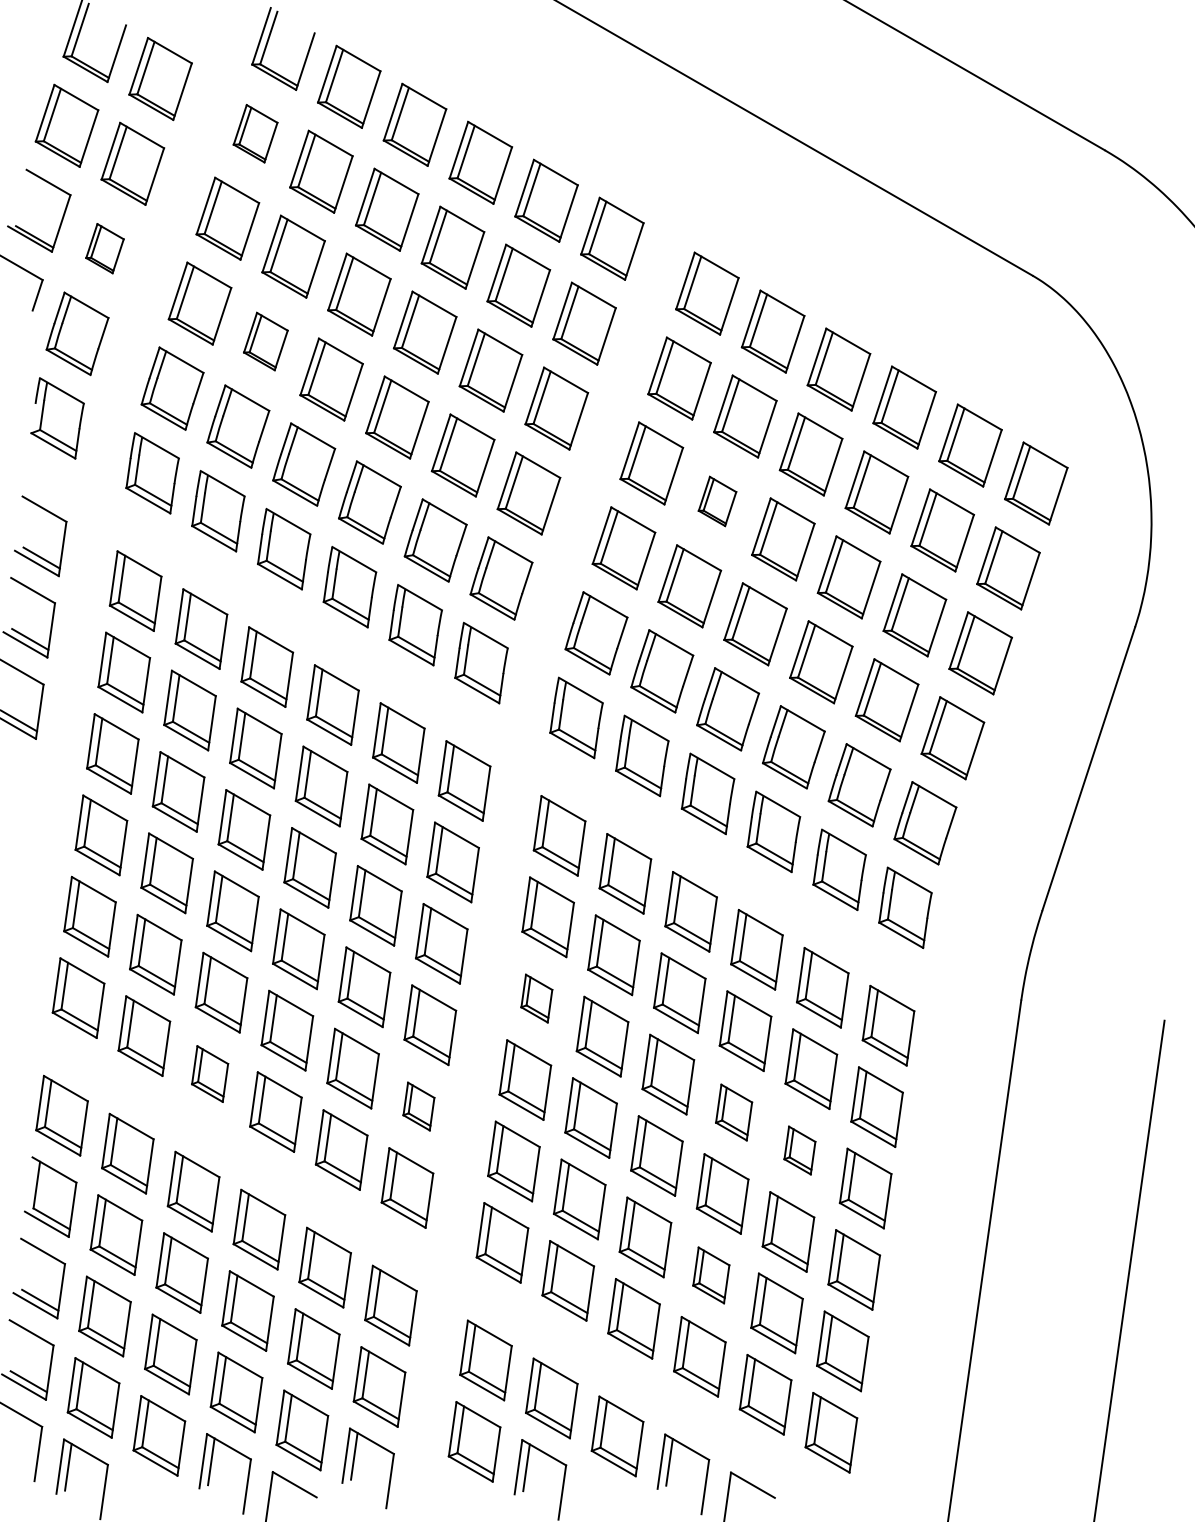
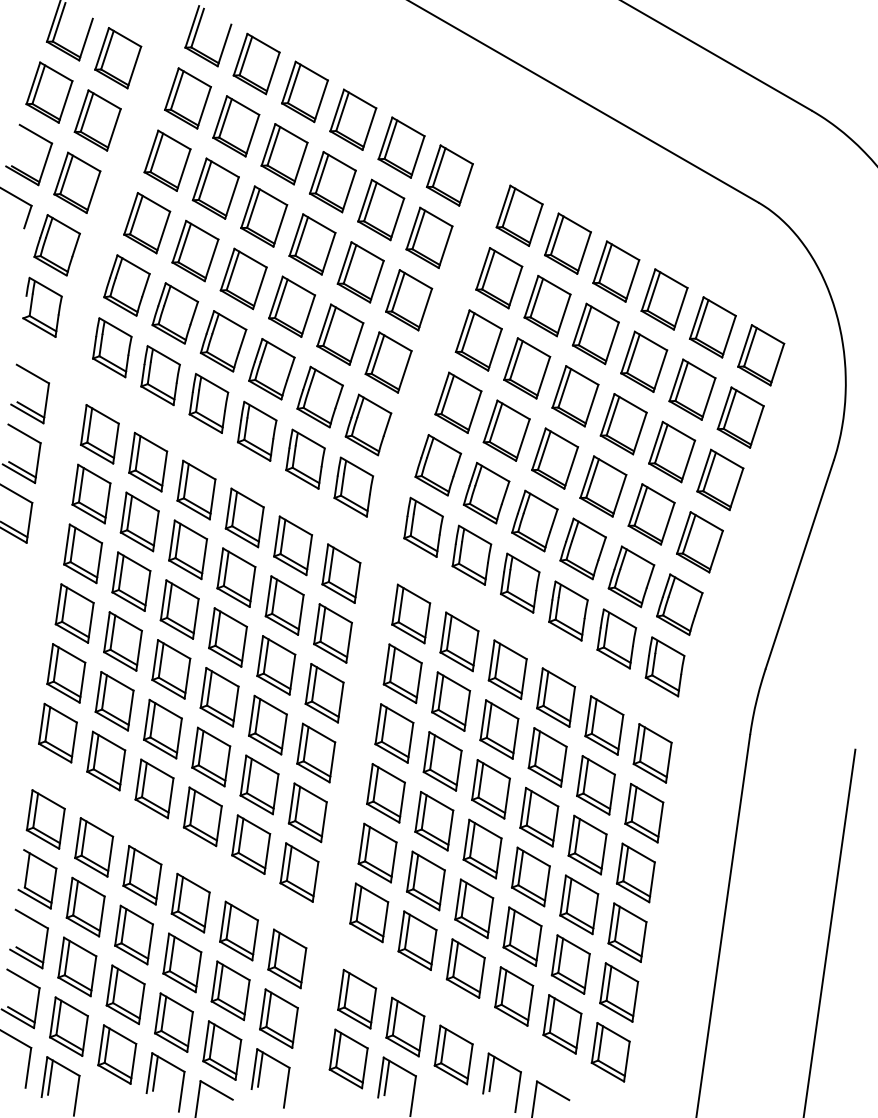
part: (255, 133) -> (187, 98), size x1.43
part: (104, 248) -> (76, 182), size x1.67
part: (265, 341) -> (195, 250), size x1.43
part: (717, 501) -> (527, 368), size x1.67
part: (536, 998) -> (394, 733), size x1.67
part: (209, 1073) -> (154, 788), size x1.43
part: (418, 1106) -> (307, 812), size x1.67
part: (733, 1112) -> (538, 817), size x1.43
part: (799, 1150) -> (587, 845), size x1.67
part: (711, 1275) -> (522, 936), size x1.43

